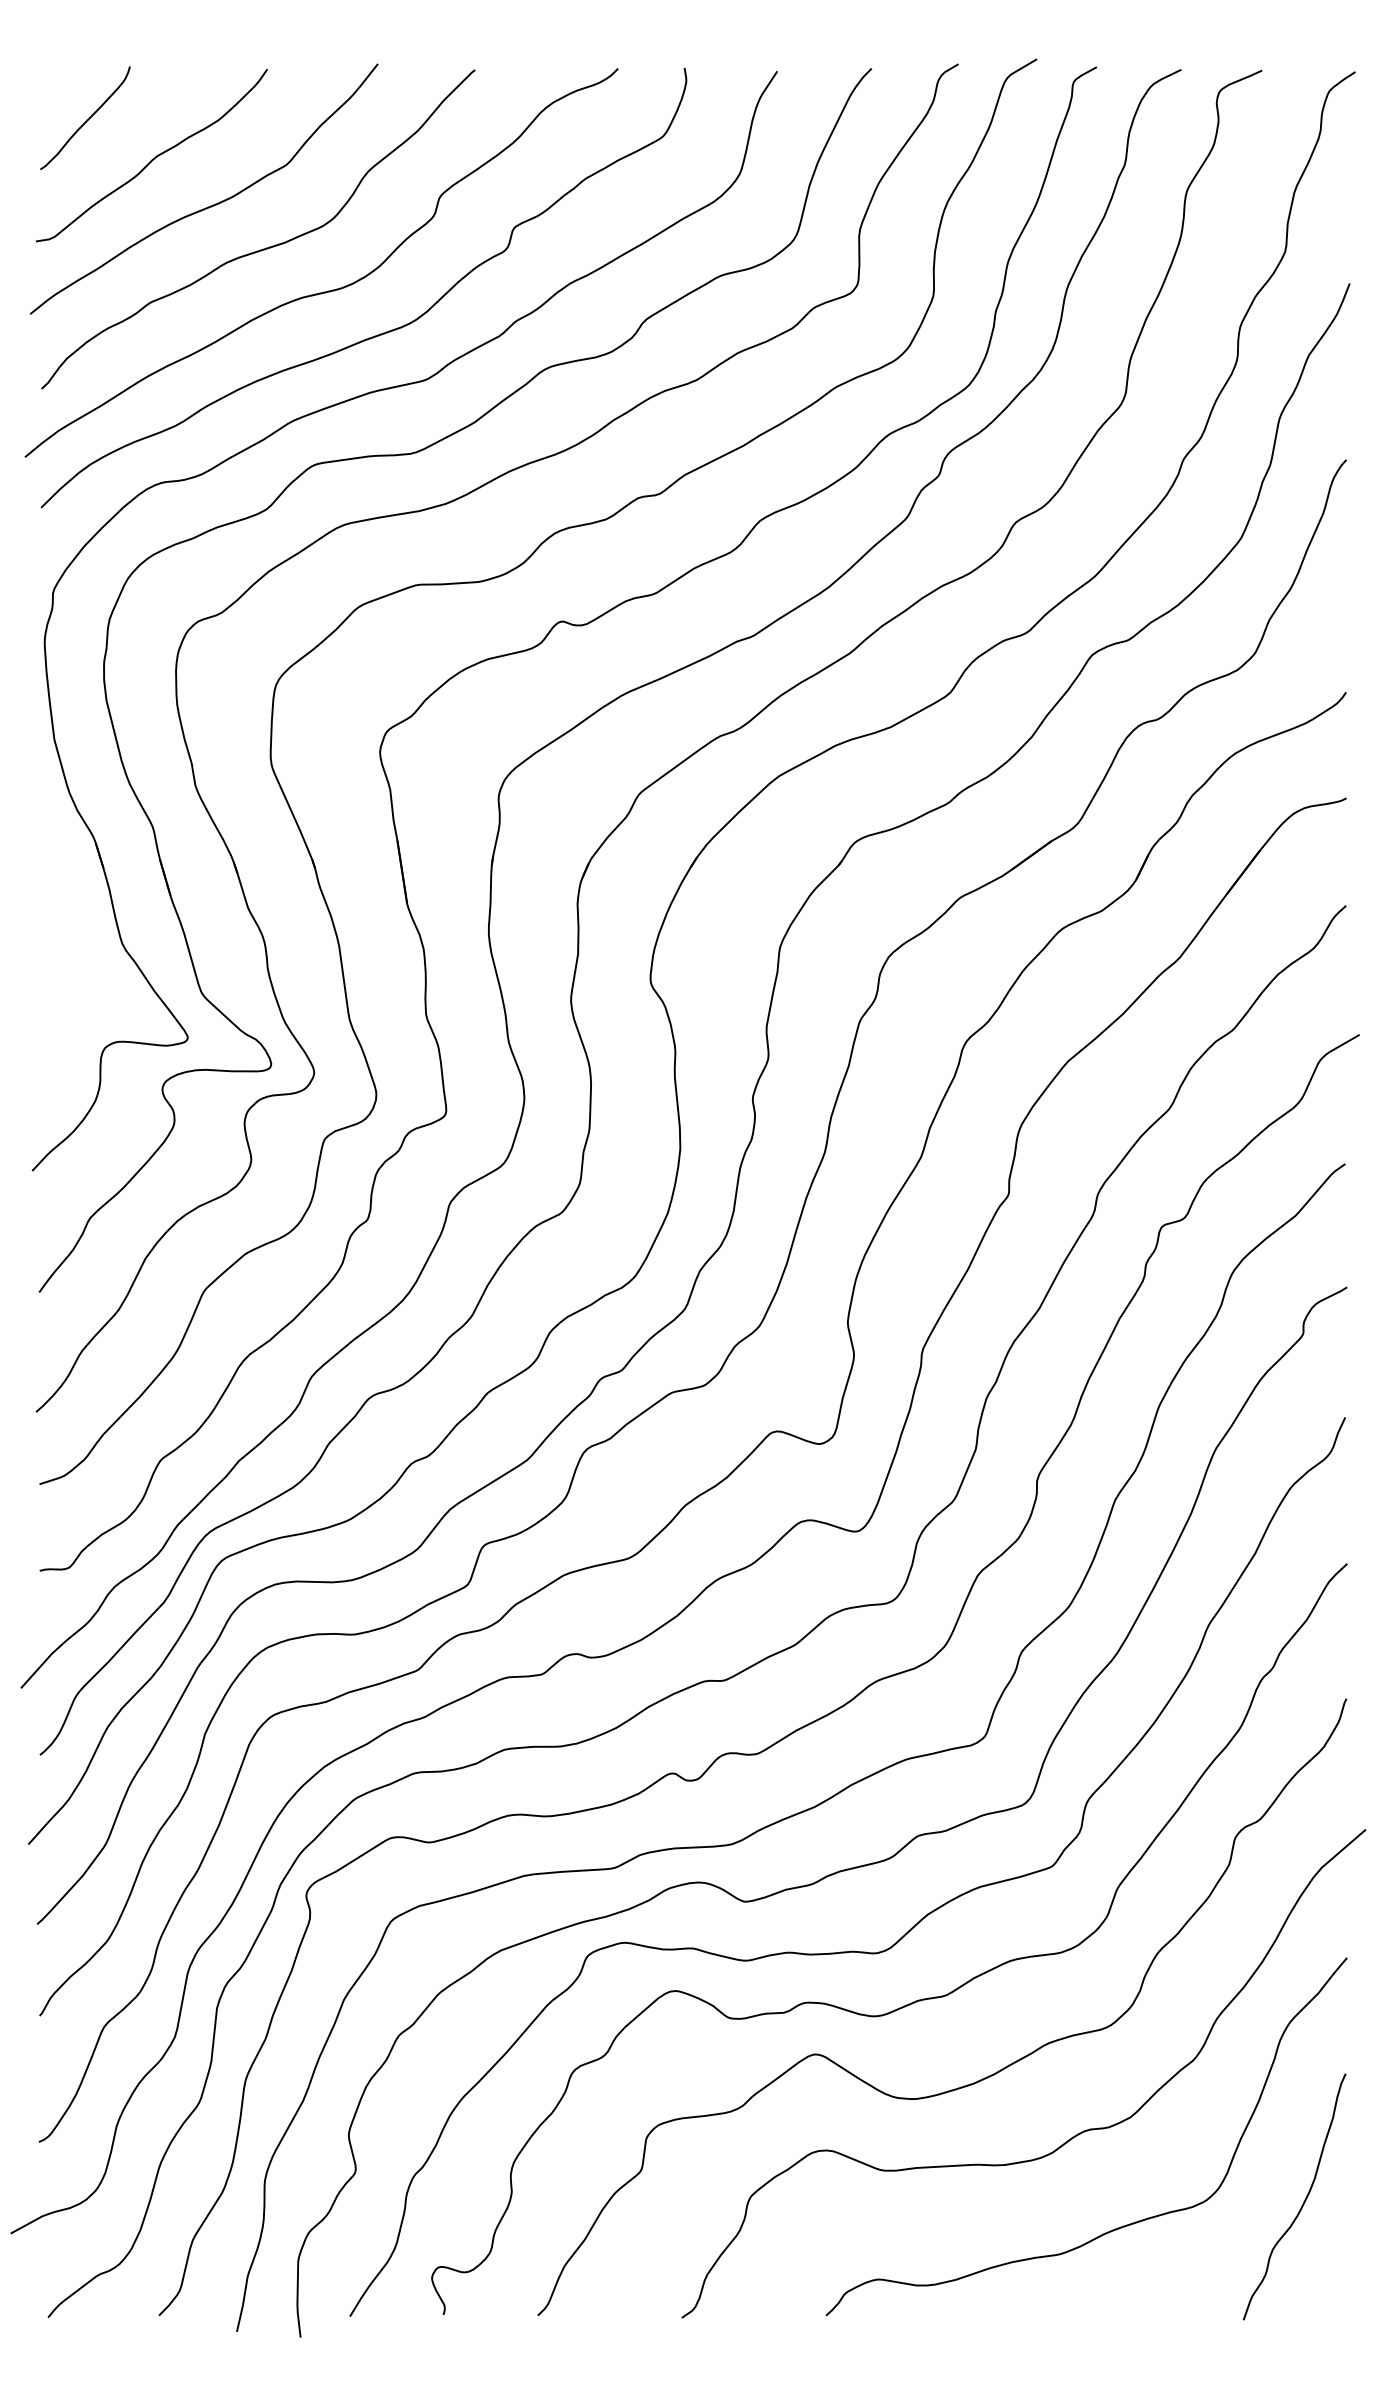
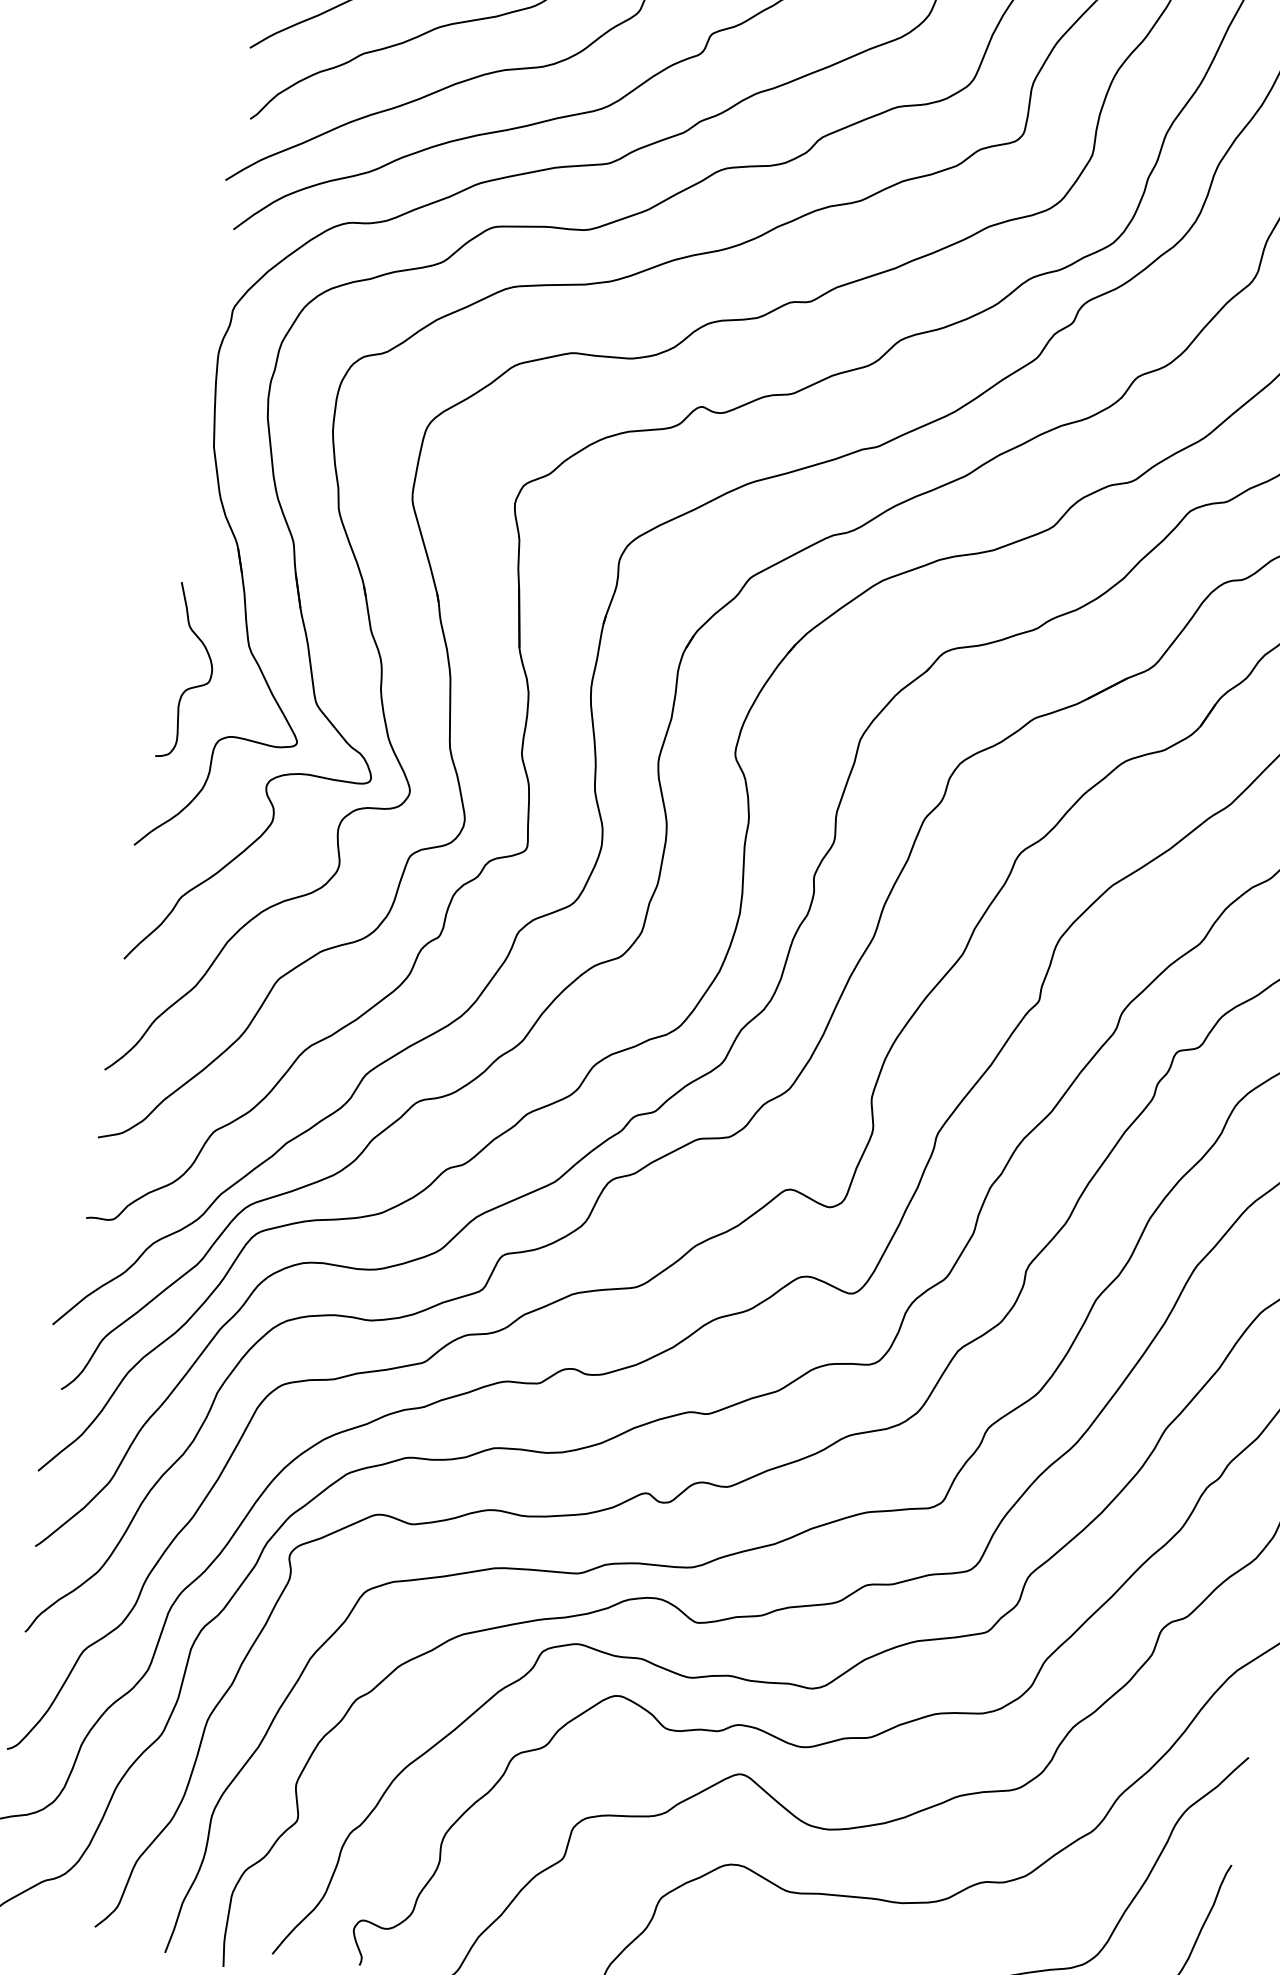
curve: (70, 994) -> (193, 686), added

